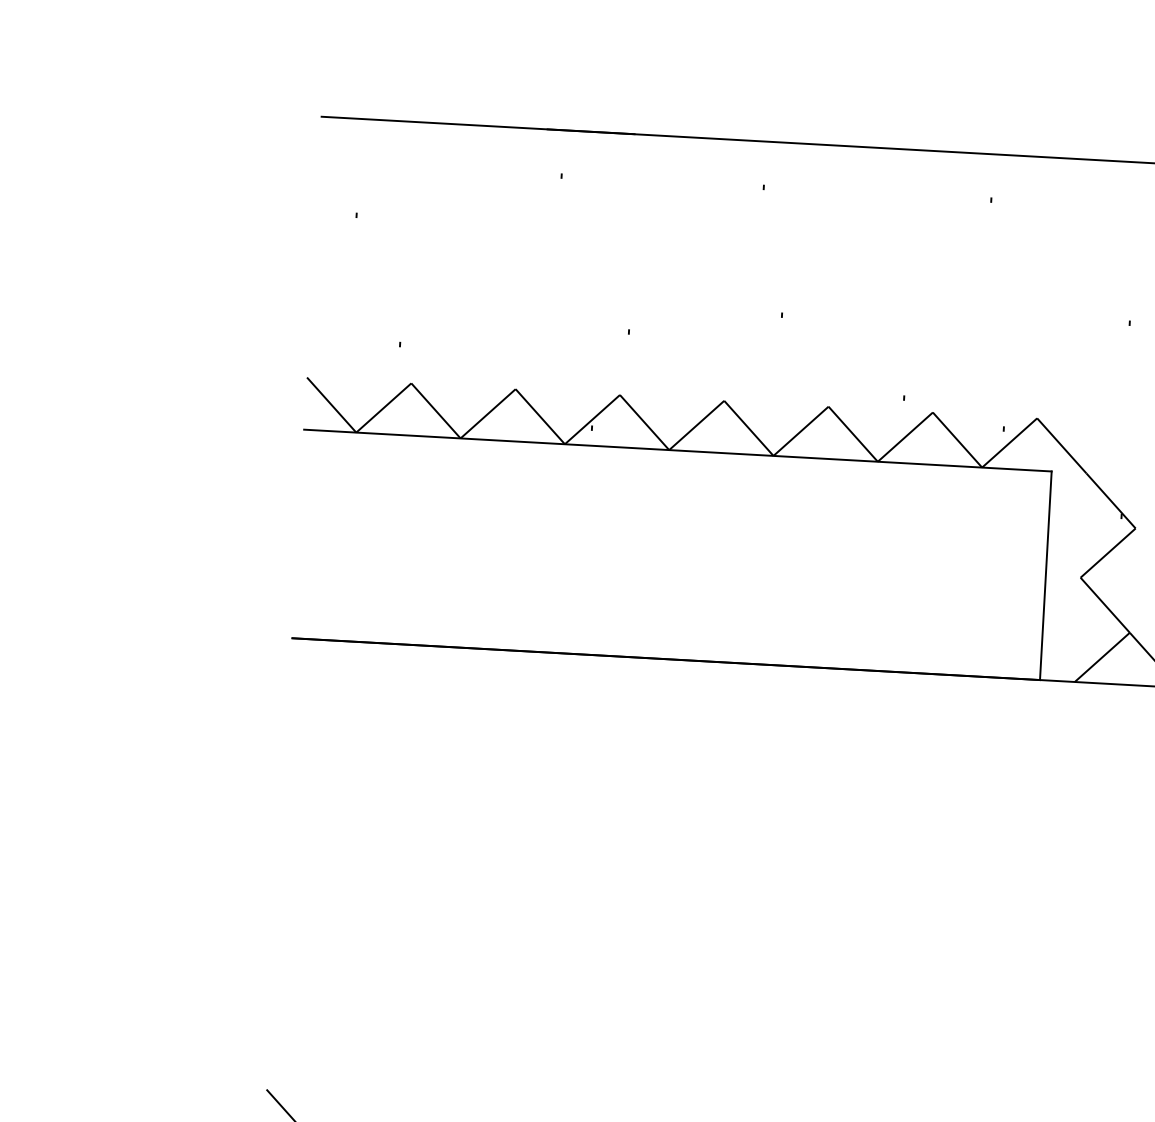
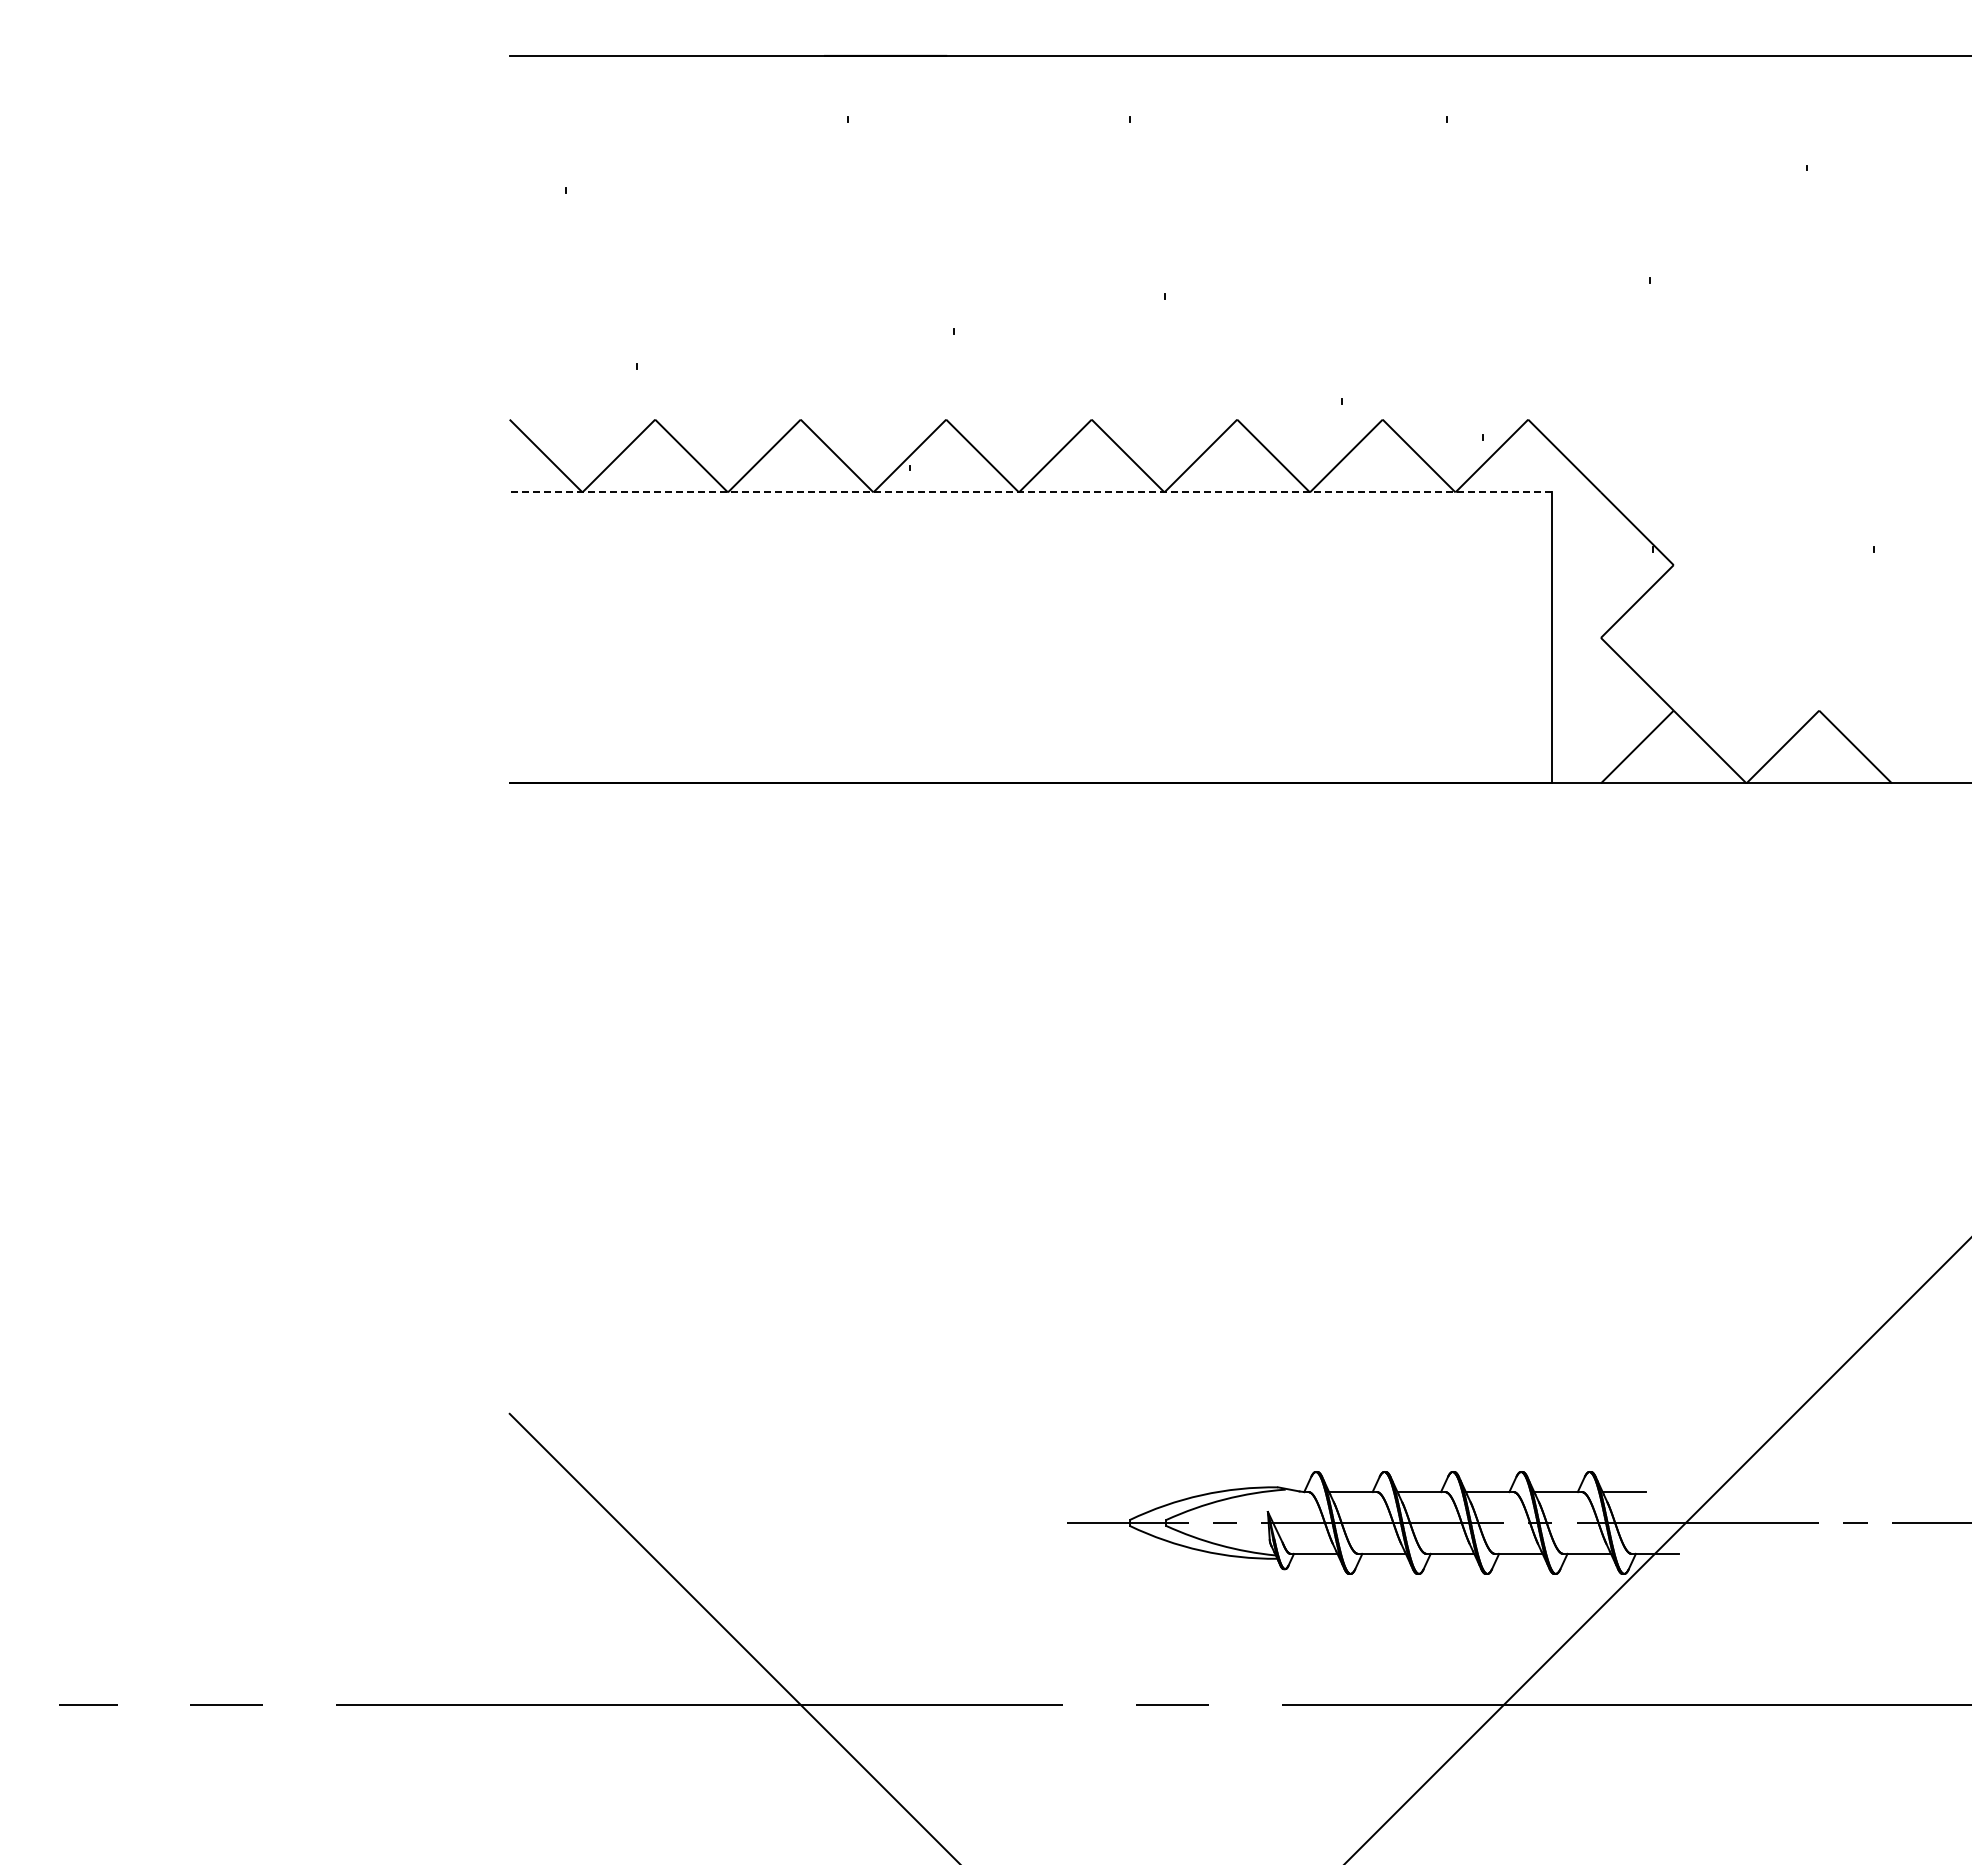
line: (677, 450) -> (1030, 492), solid -> dashed

